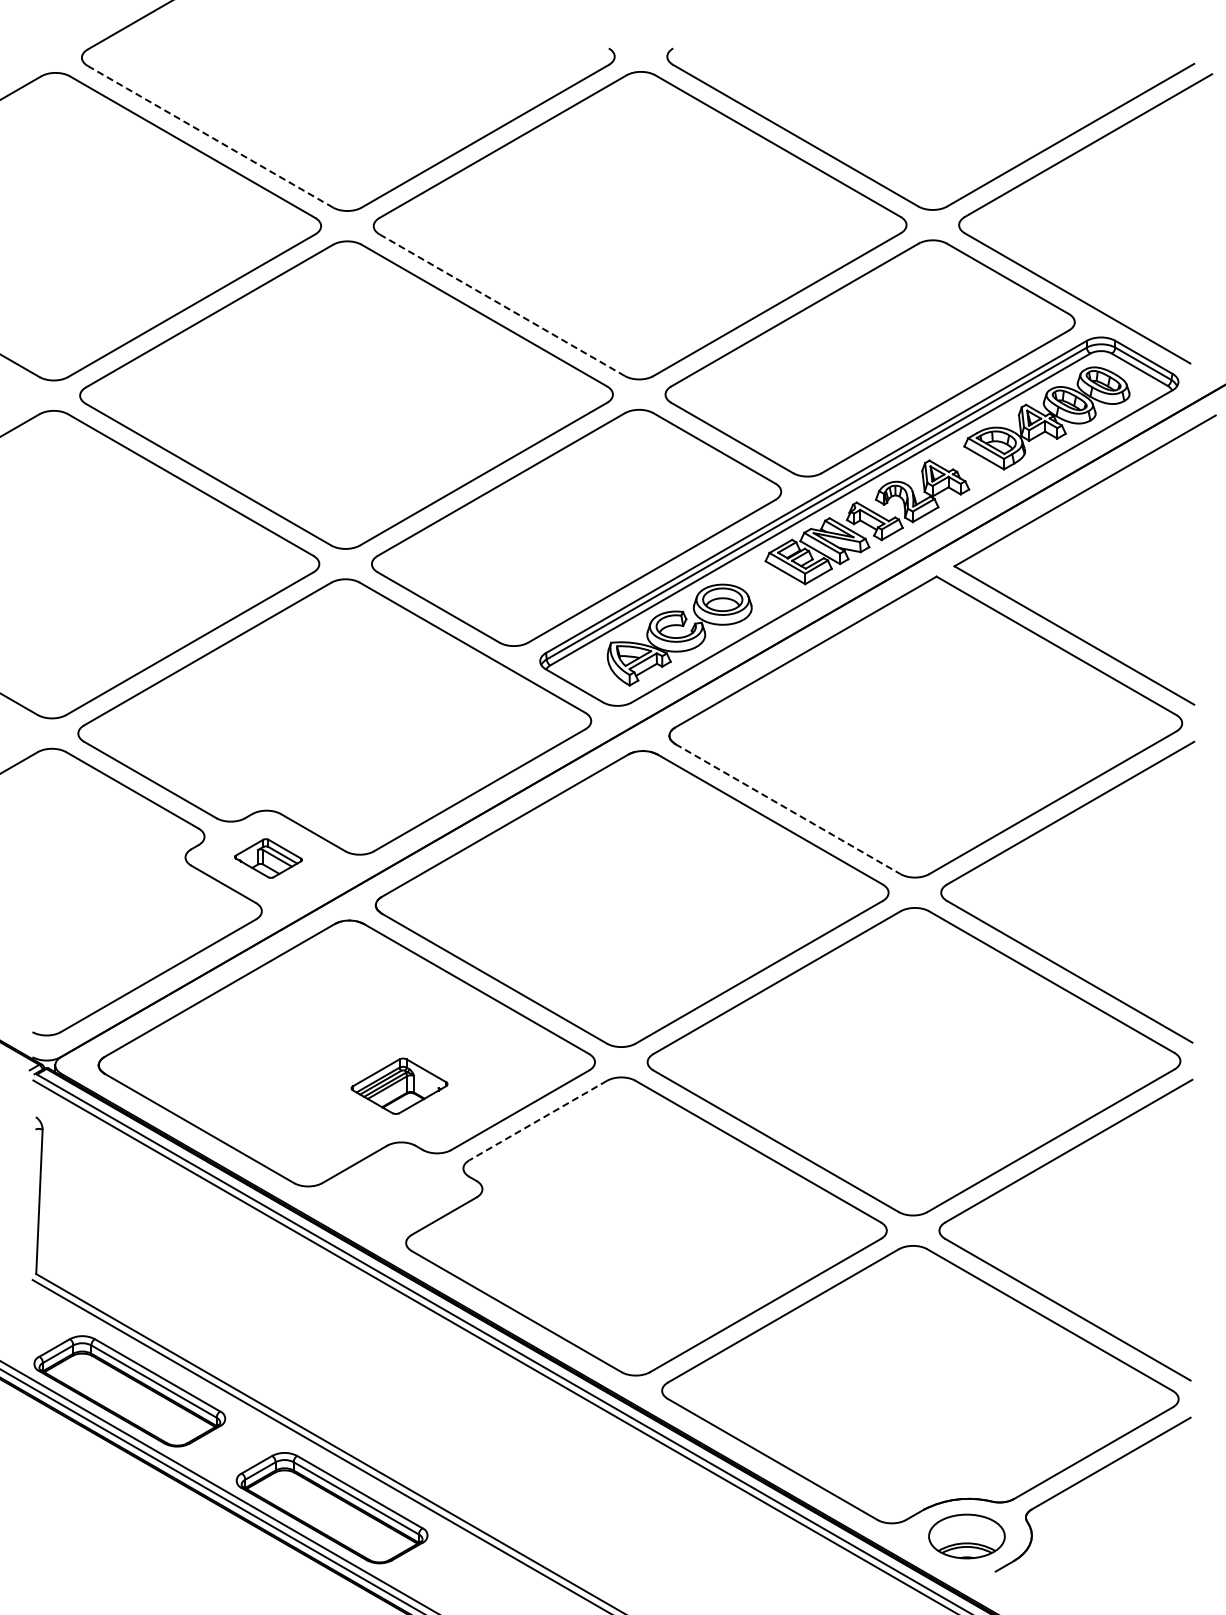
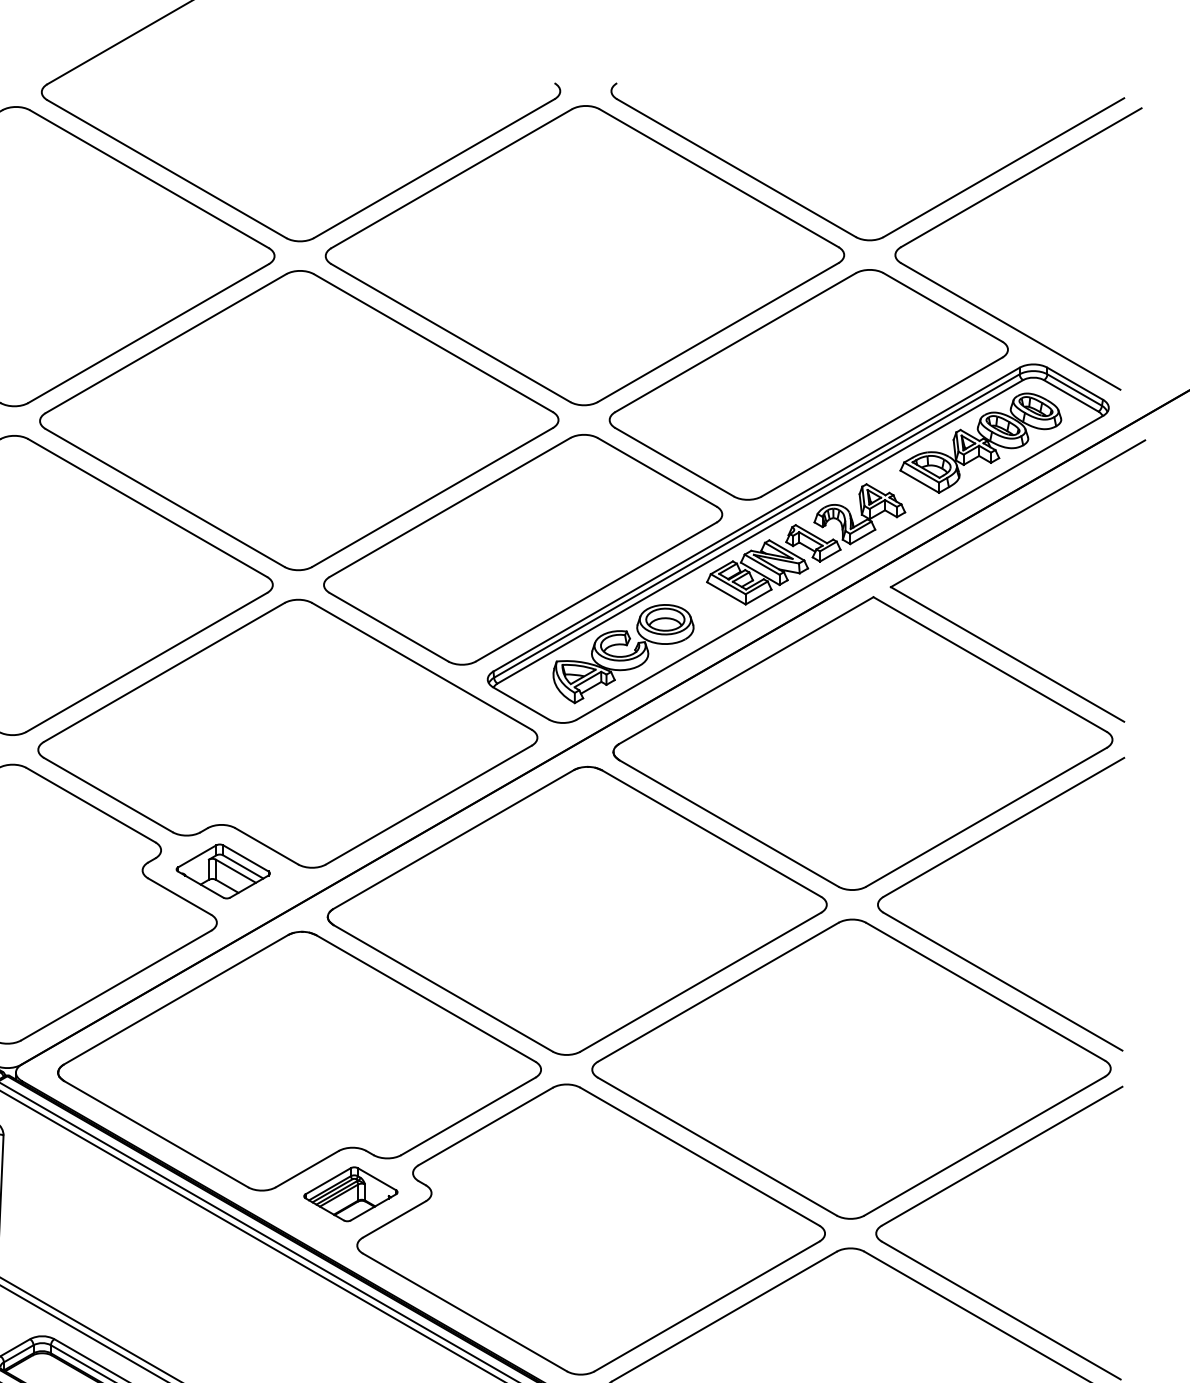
line: (210, 136) -> (166, 168), dashed -> solid
line: (502, 305) -> (451, 333), dashed -> solid
line: (788, 809) -> (729, 823), dashed -> solid
part: (268, 858) -> (223, 871), size x1.43
part: (399, 1085) -> (350, 1193), moved
line: (537, 1120) -> (485, 1126), dashed -> solid

